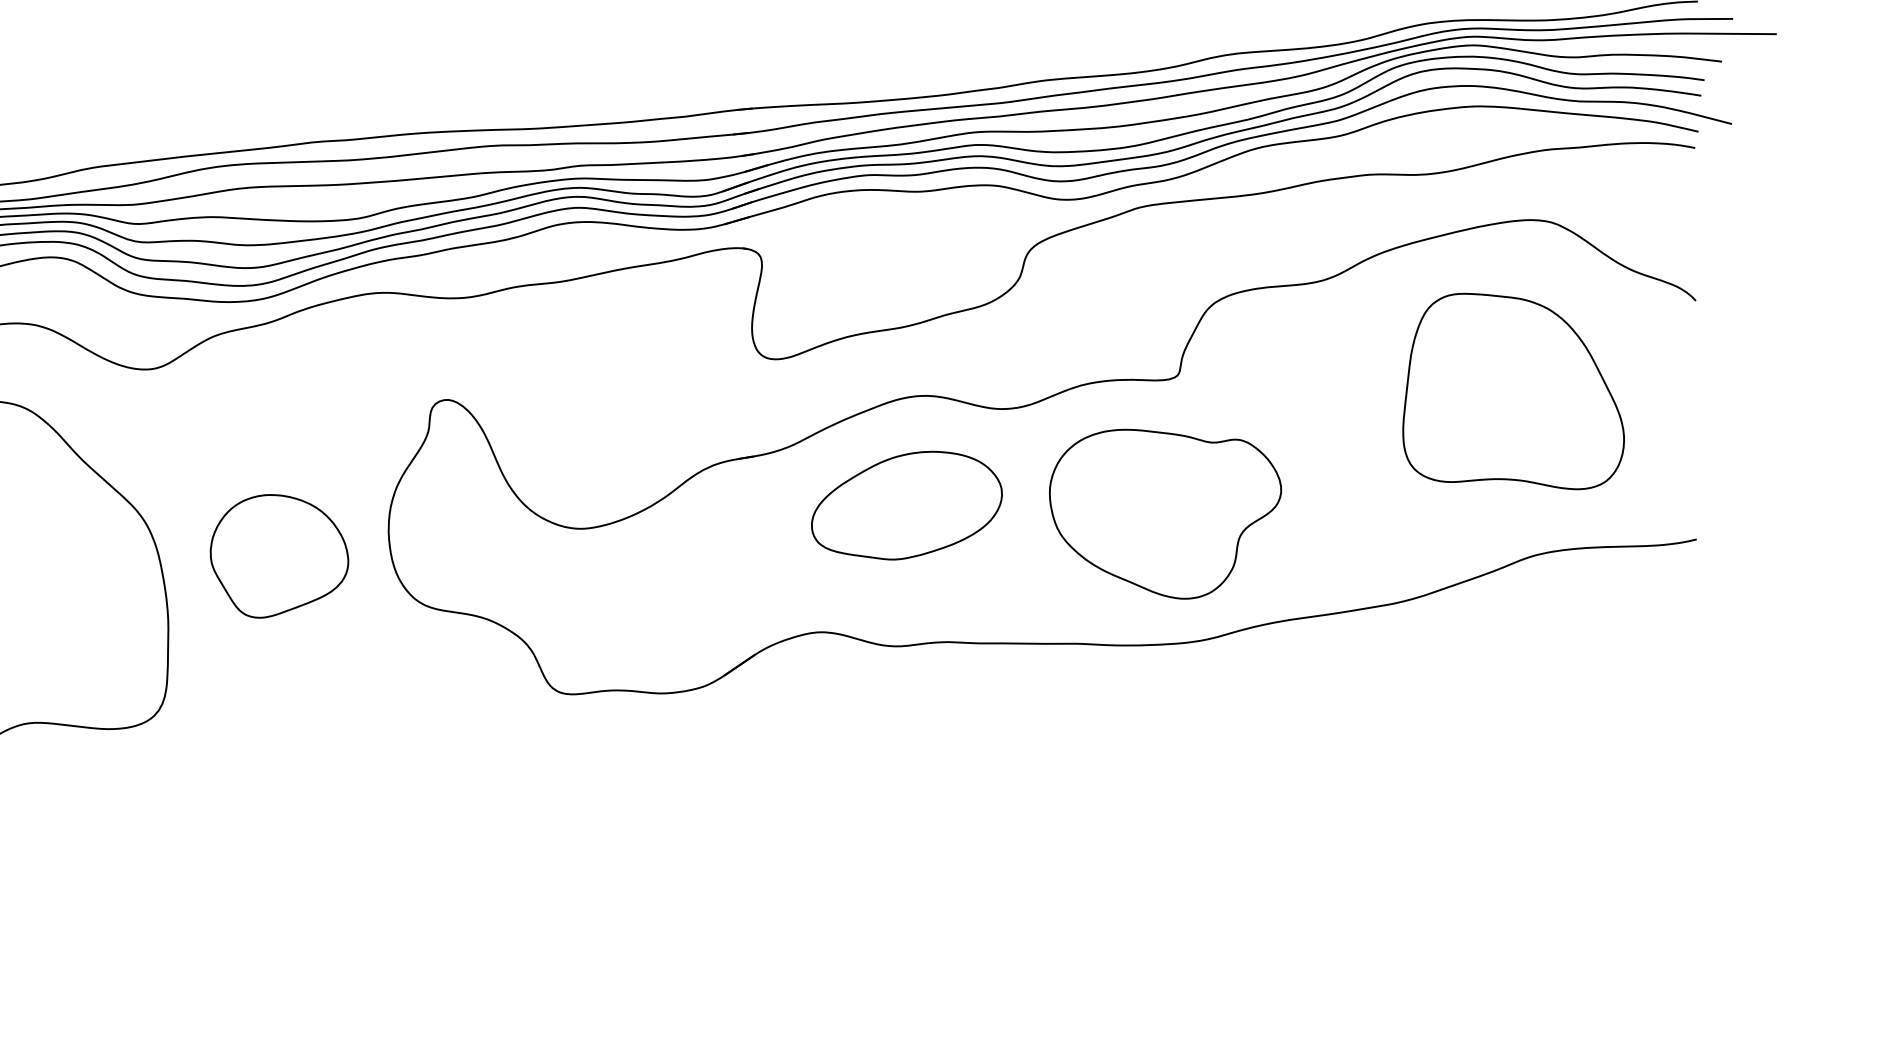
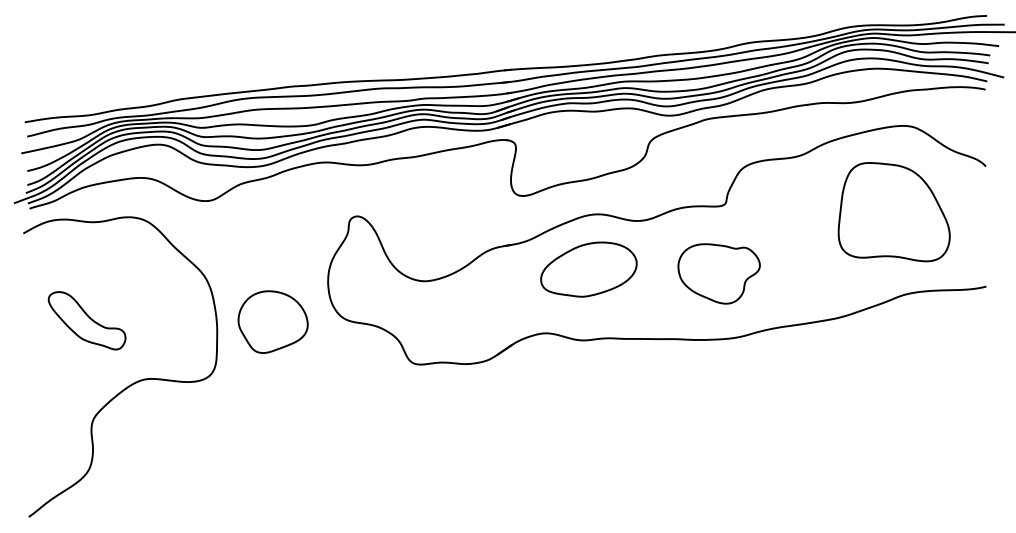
part: (1166, 513) -> (719, 273), size x0.7
part: (278, 555) -> (272, 321), moved

